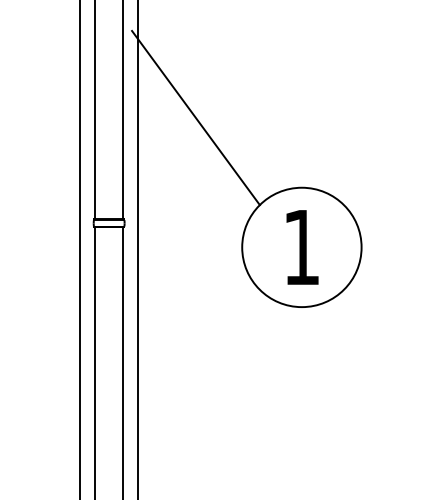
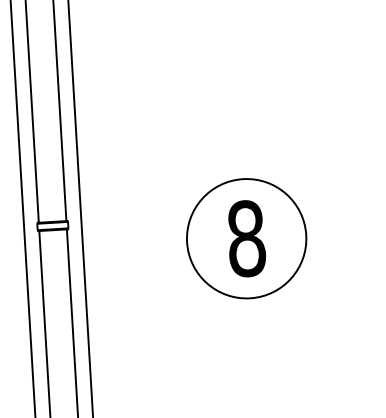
line: (195, 117) -> (132, 115), removed
text: (301, 247) -> (246, 238), 1 -> 8

